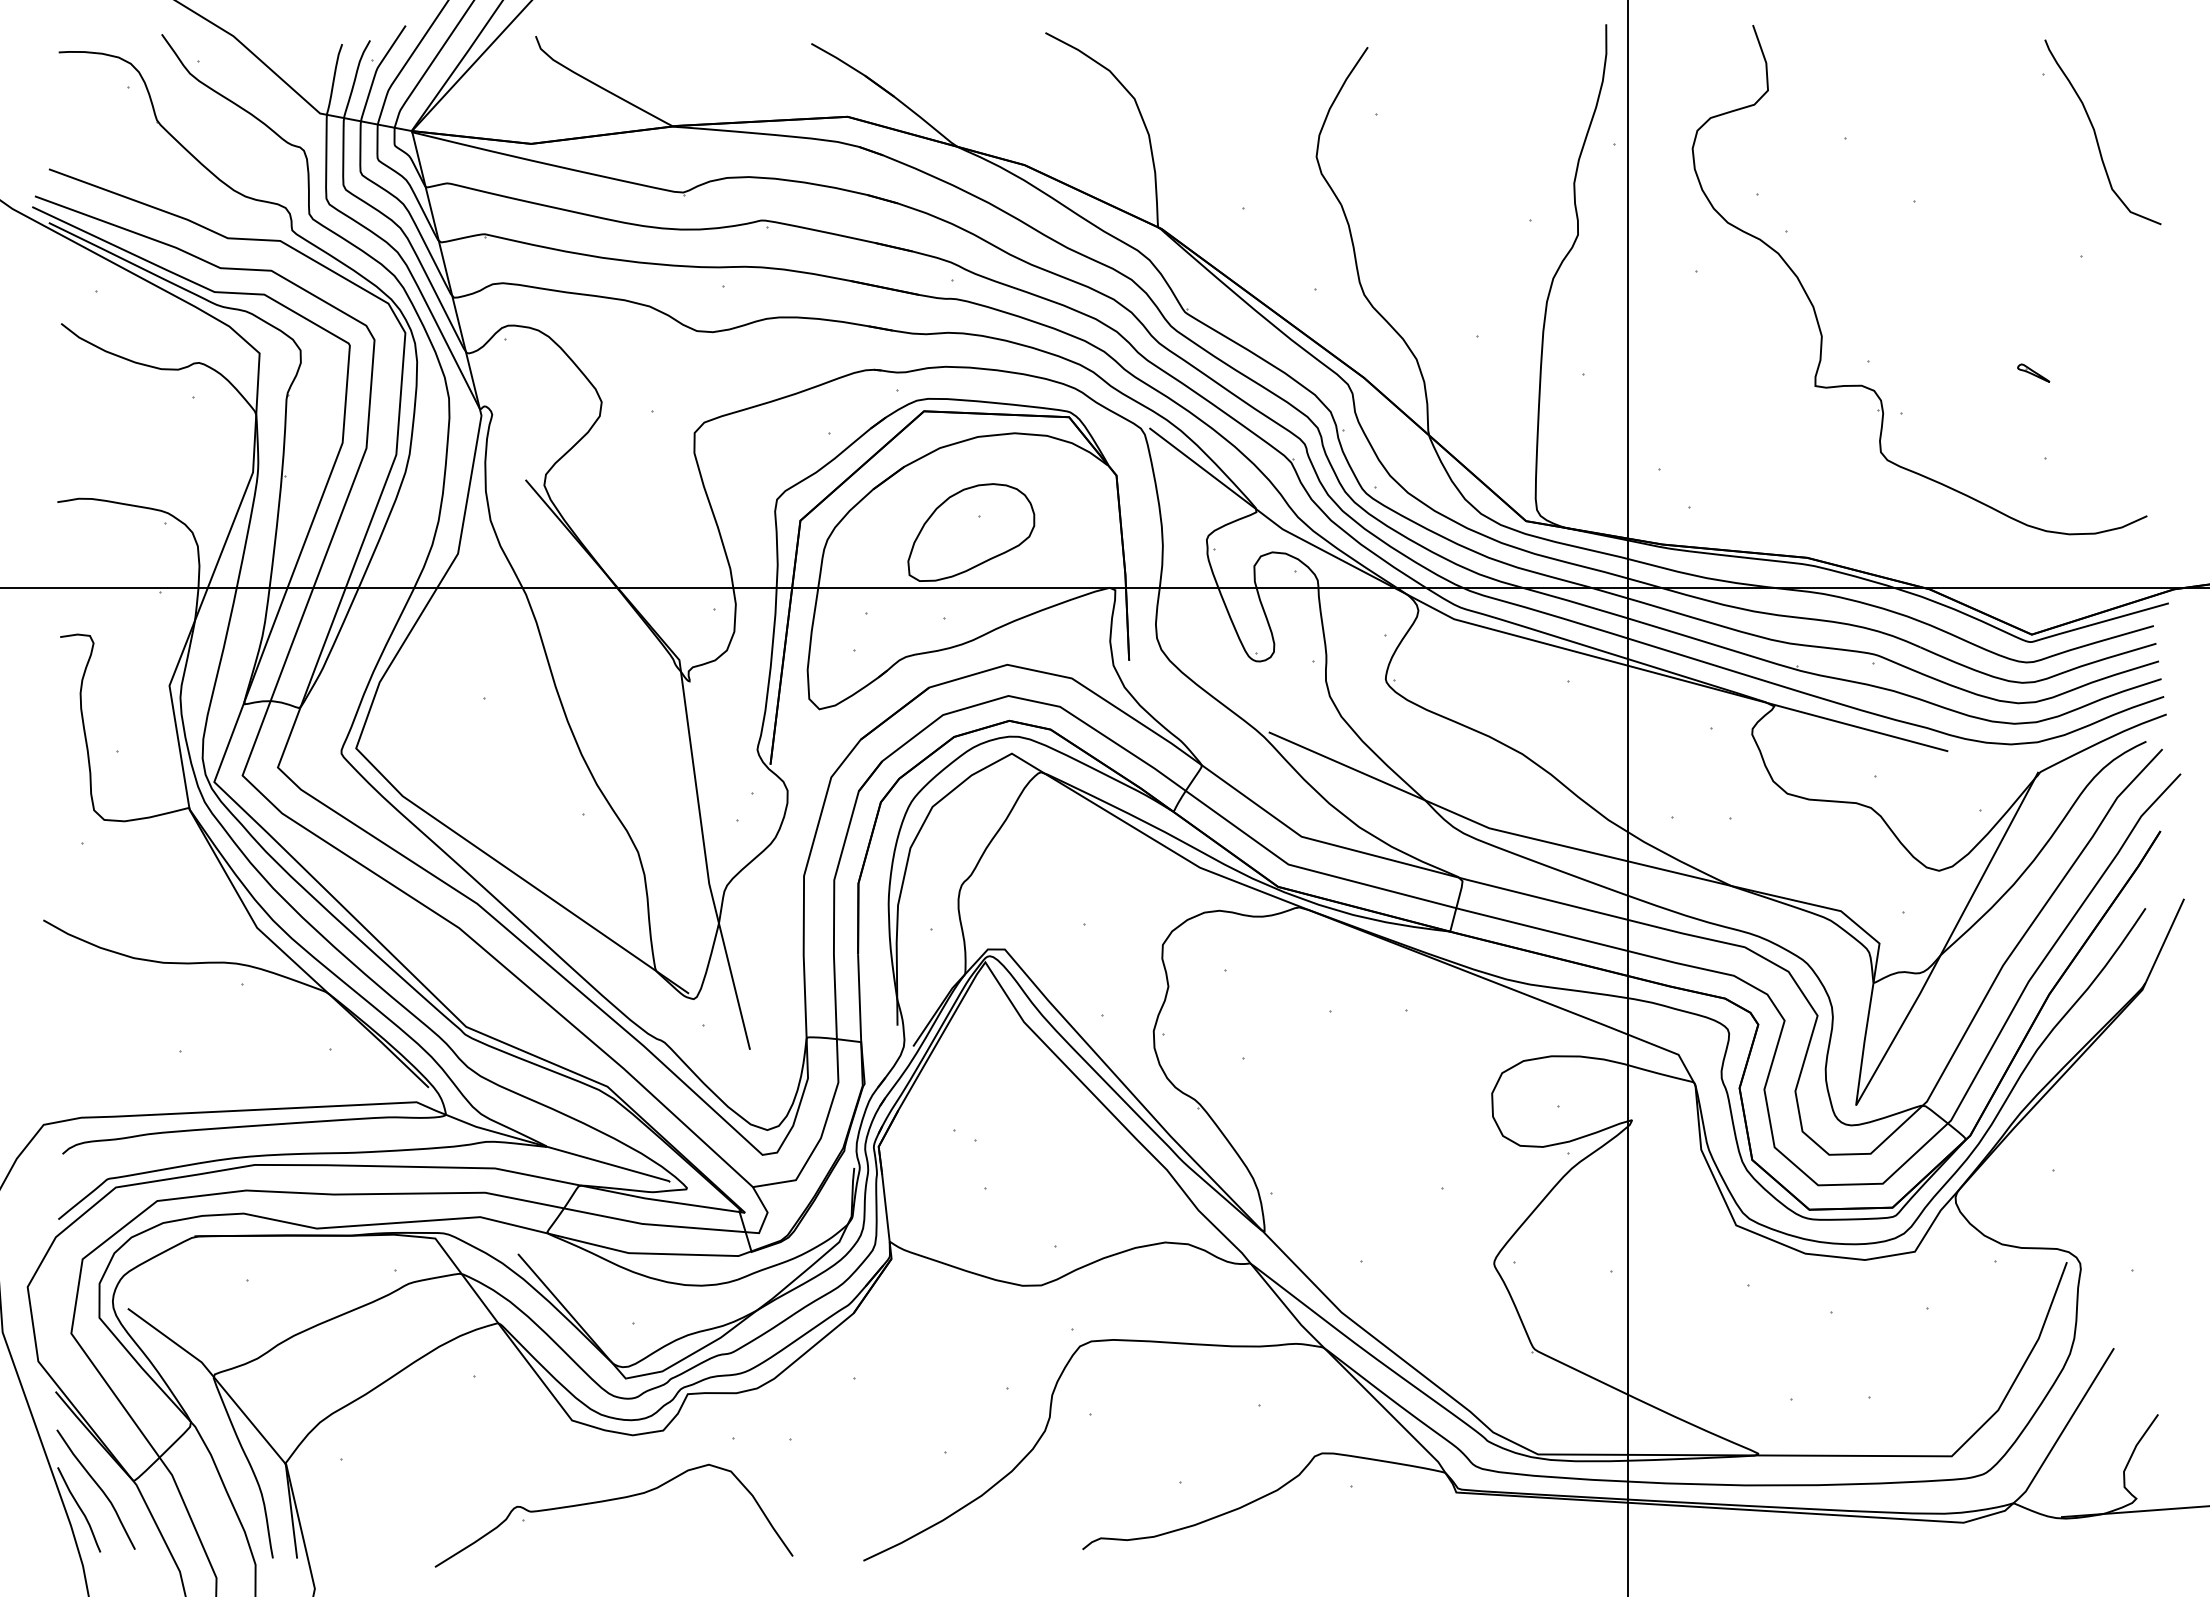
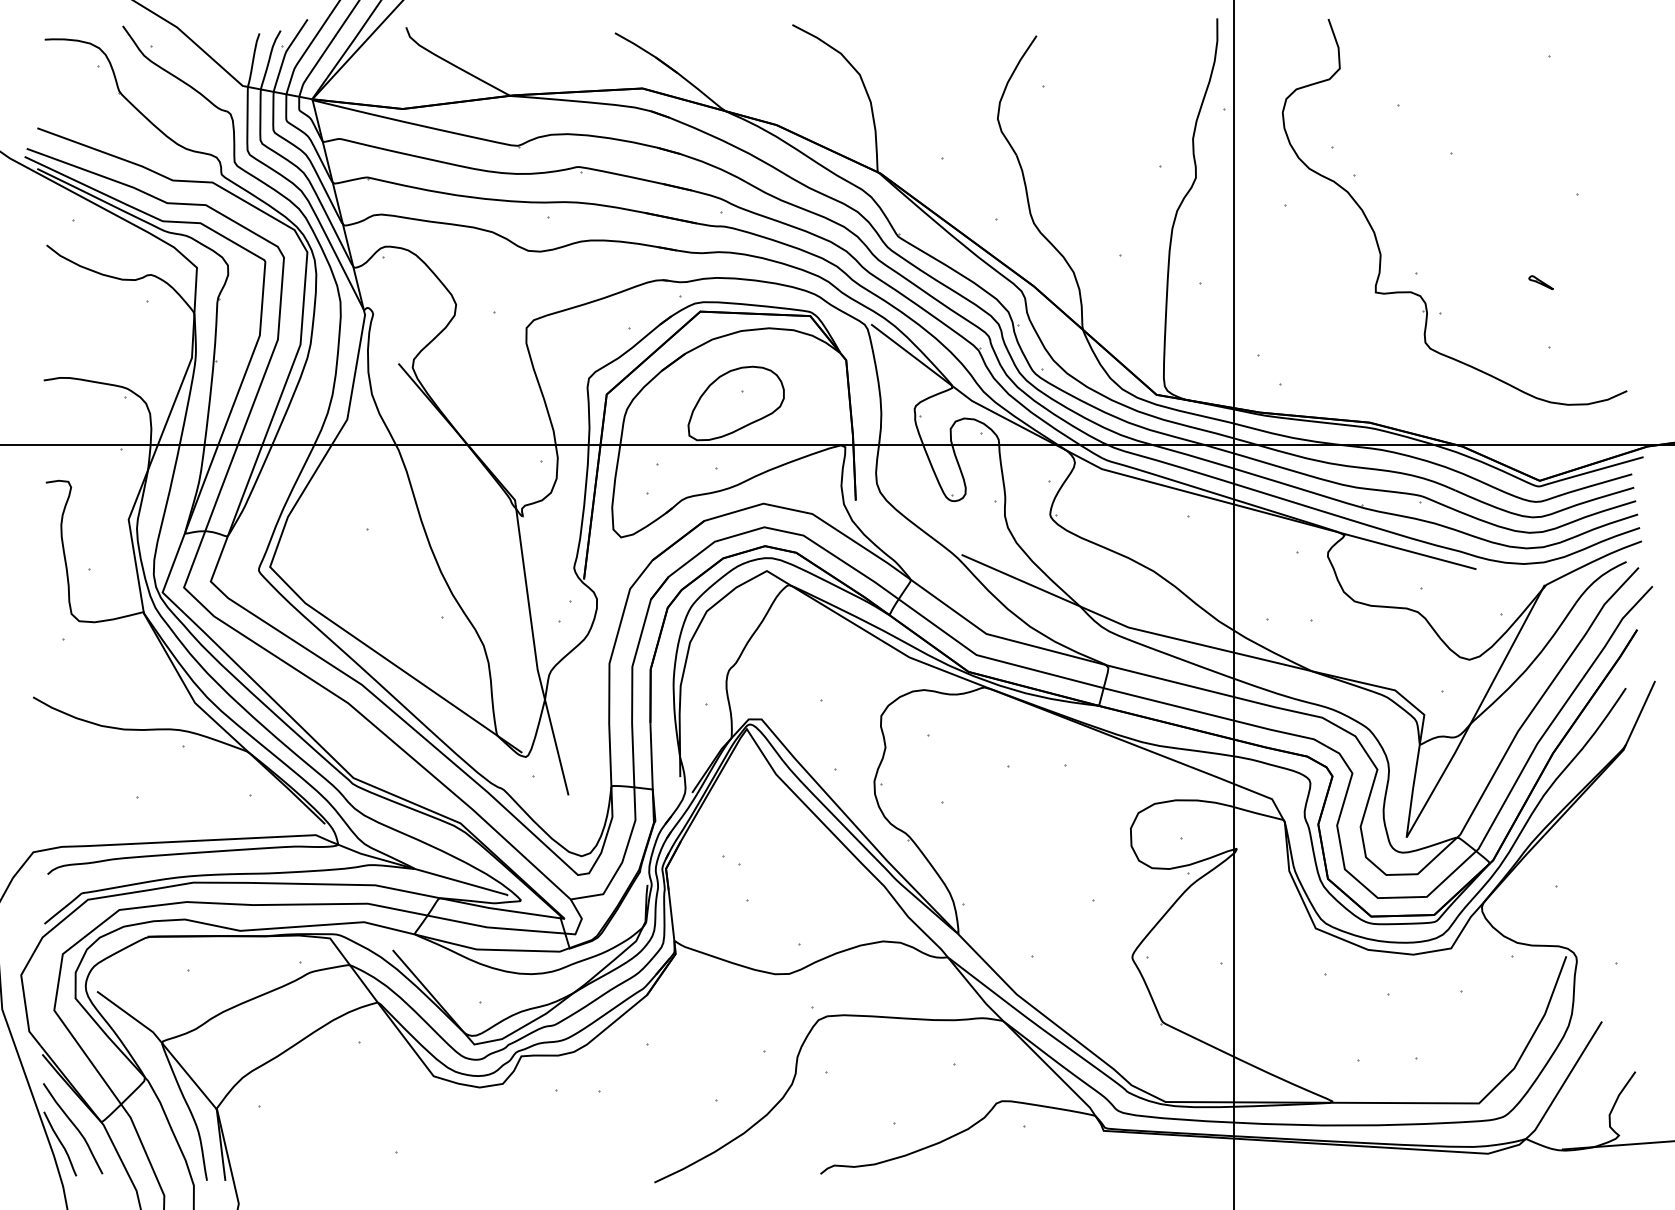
curve: (2096, 134) -> (1588, 101), removed
curve: (608, 1501) -> (461, 1137), removed

